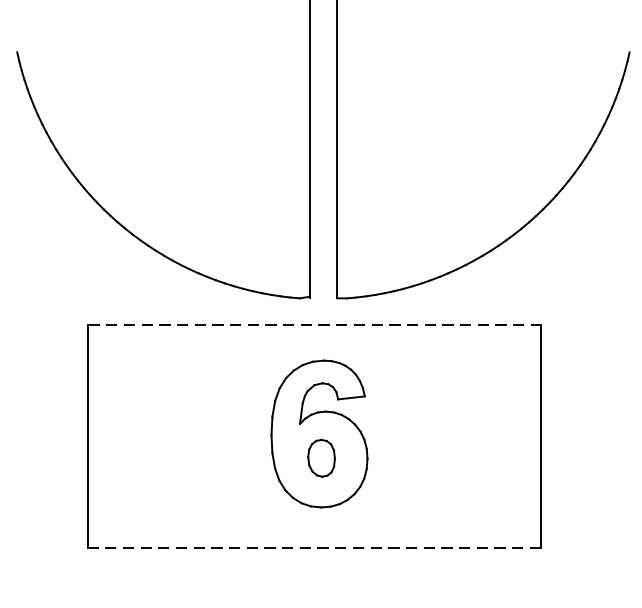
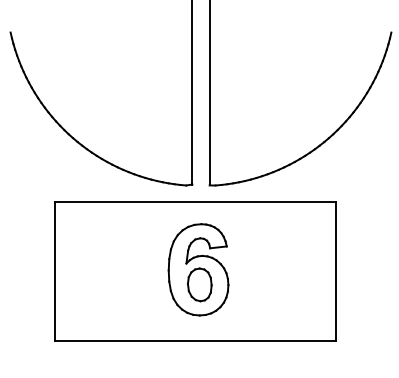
line: (314, 325) -> (195, 202), dashed -> solid
part: (321, 457) -> (199, 284), size x1.43
line: (314, 547) -> (195, 340), dashed -> solid

